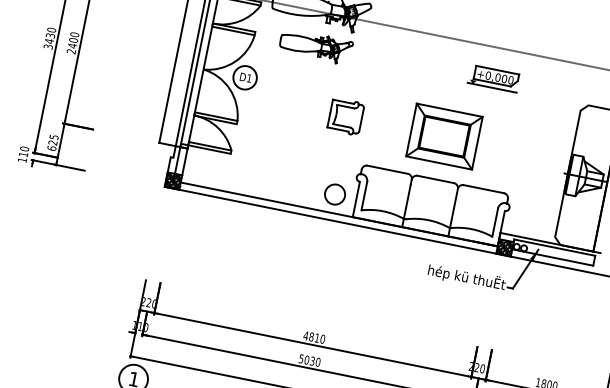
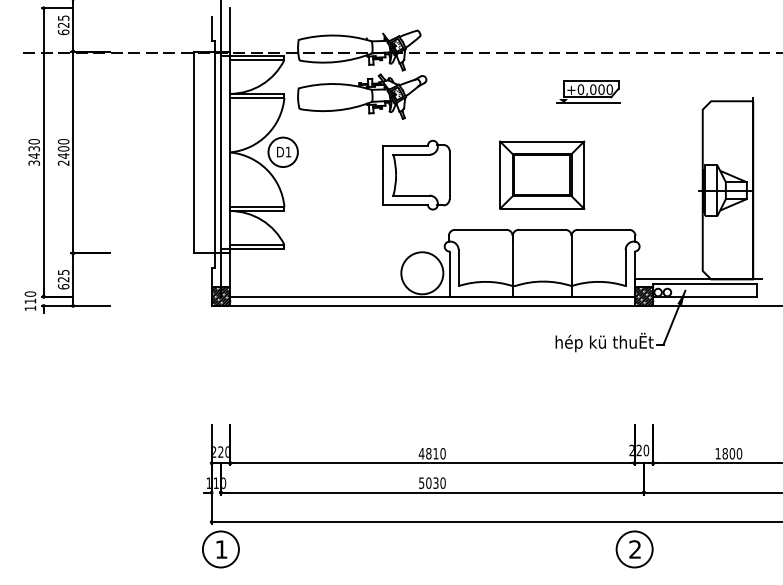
part: (316, 46) -> (362, 96), size x1.43
part: (346, 116) -> (416, 174), size x1.67
circle: (335, 194) -> (422, 273), size x1.67

